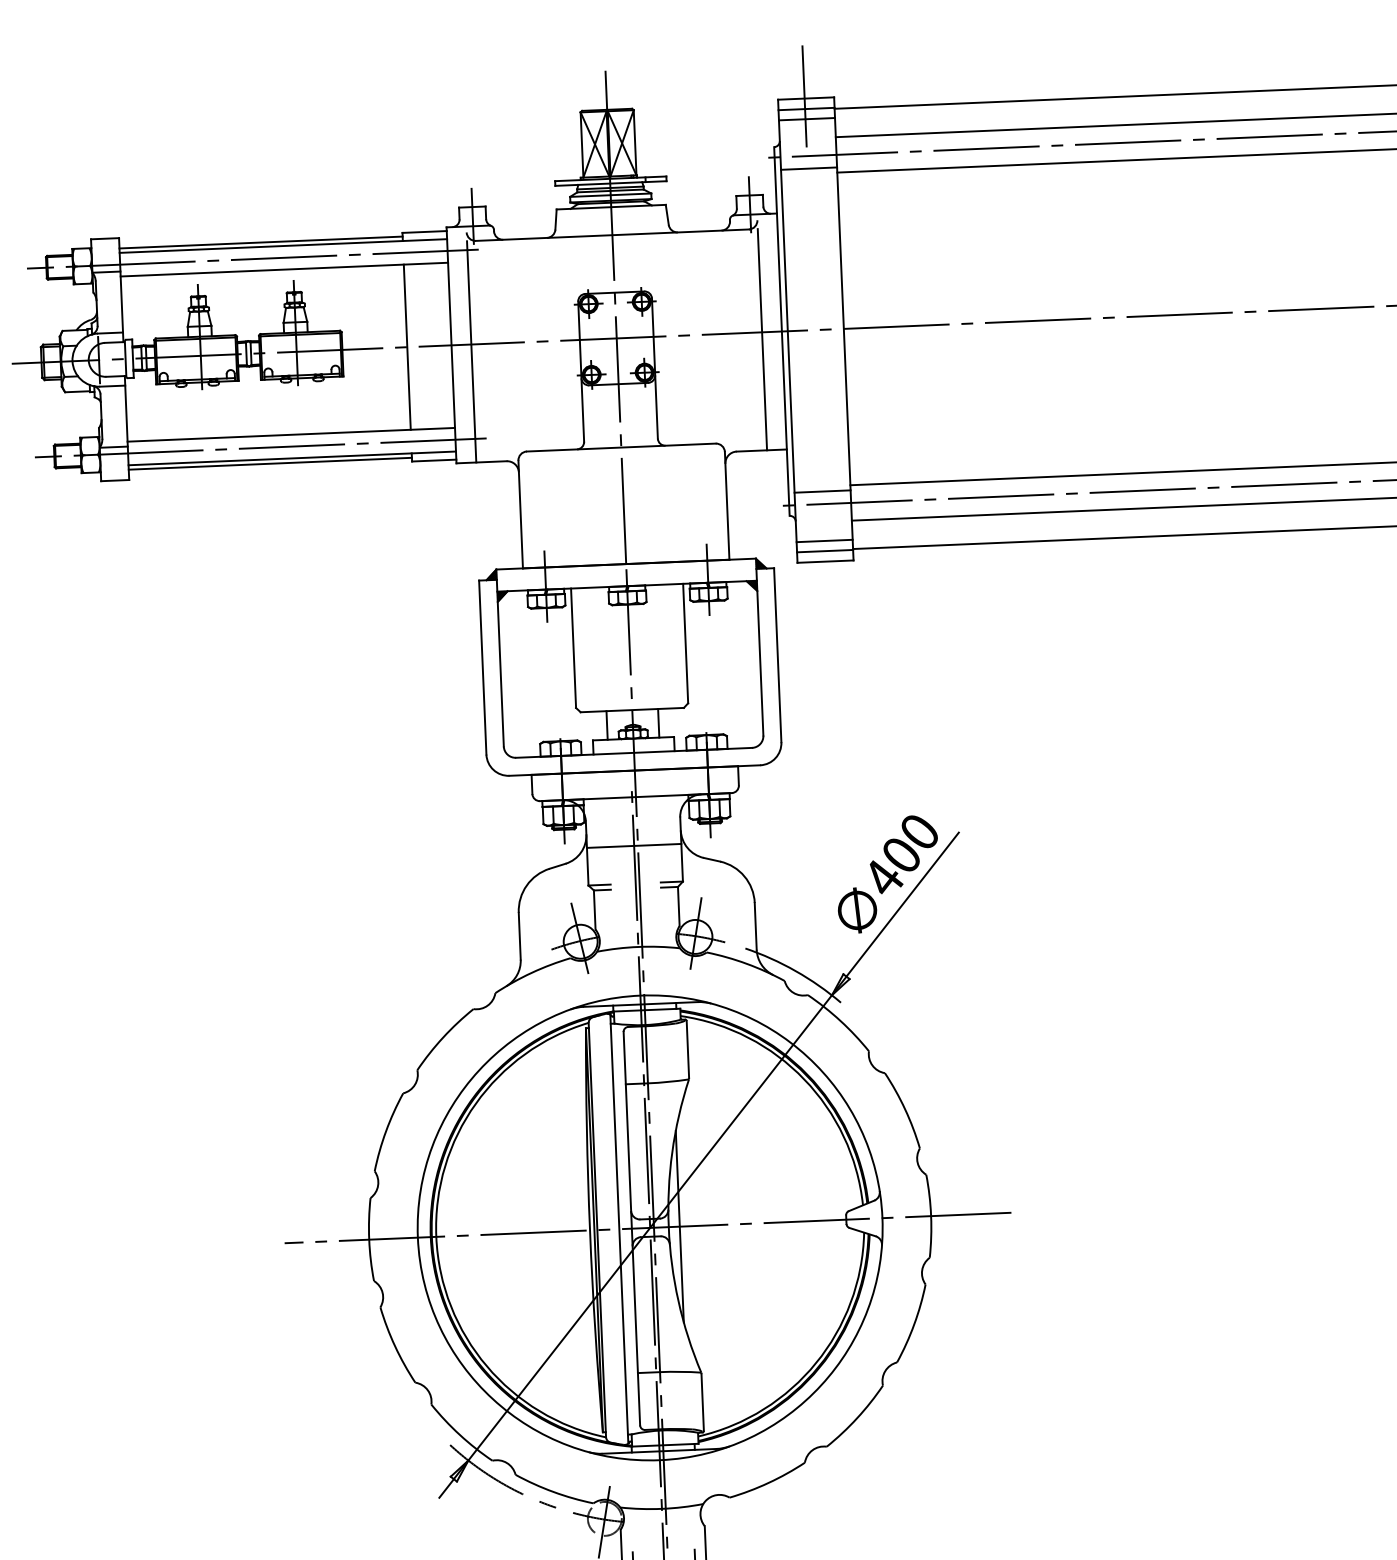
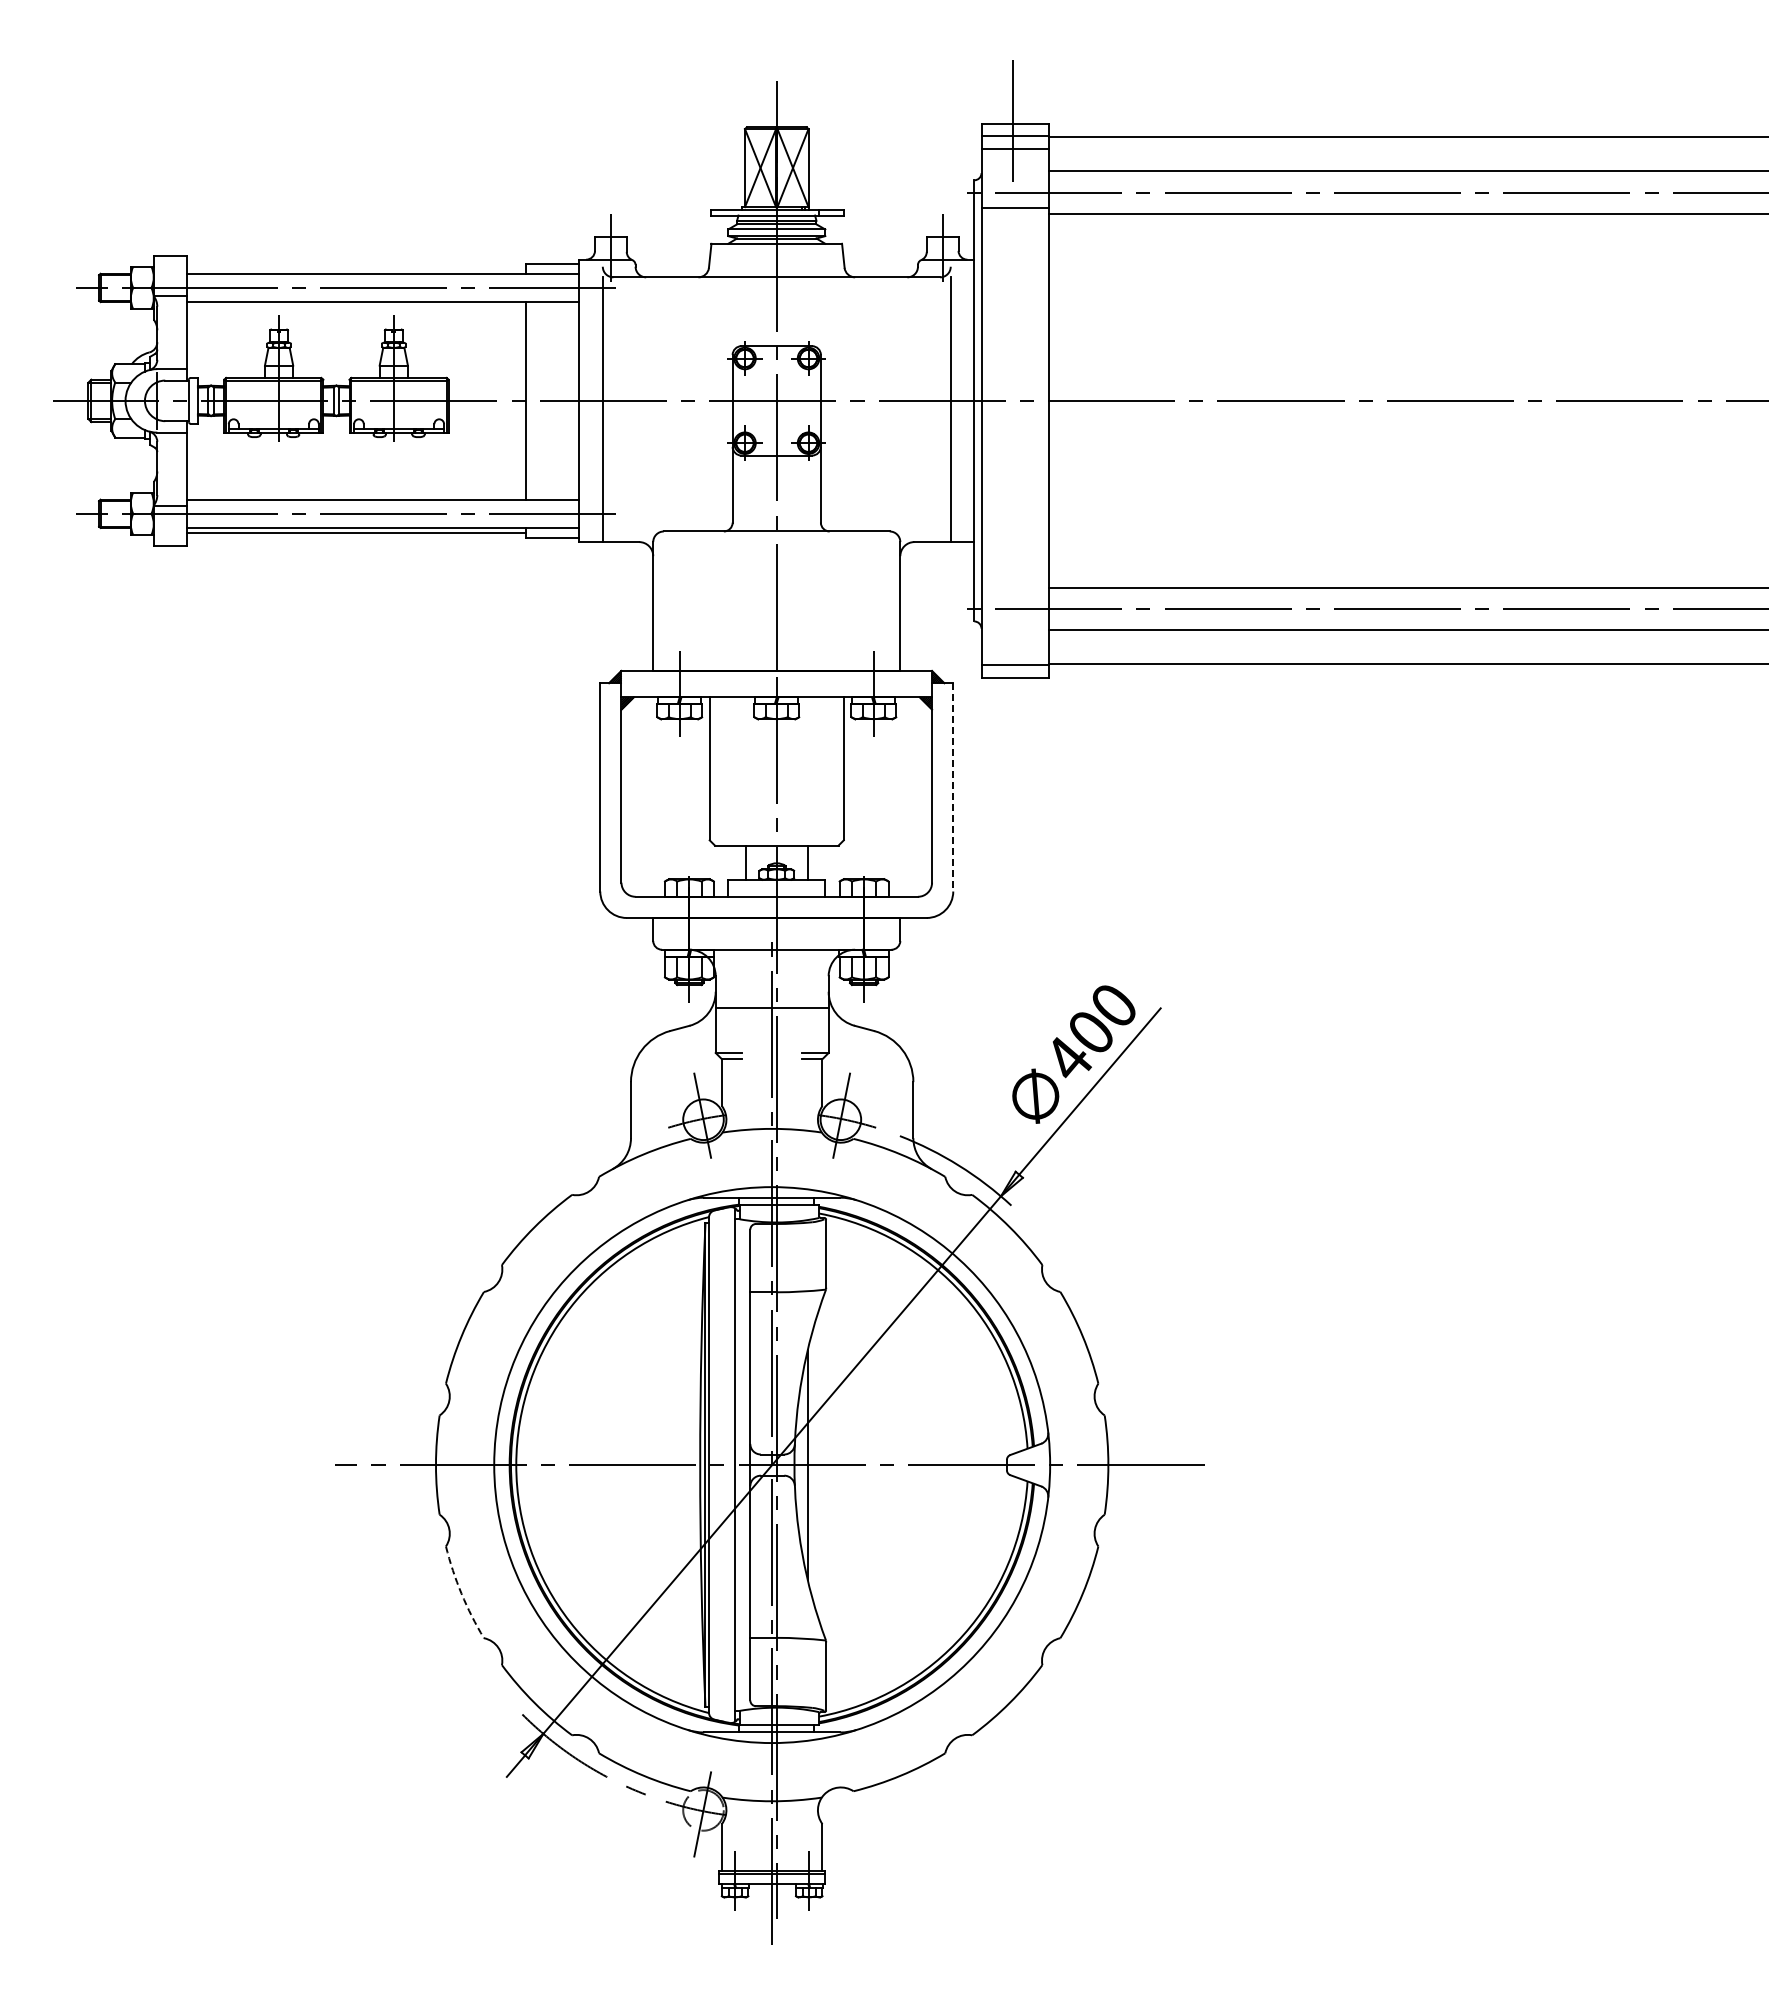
line: (260, 242) -> (356, 268), removed
line: (822, 491) -> (1014, 594), removed
line: (824, 541) -> (1014, 653), removed
line: (777, 655) -> (953, 787), solid -> dashed
arc: (395, 1346) -> (461, 1593), solid -> dashed

